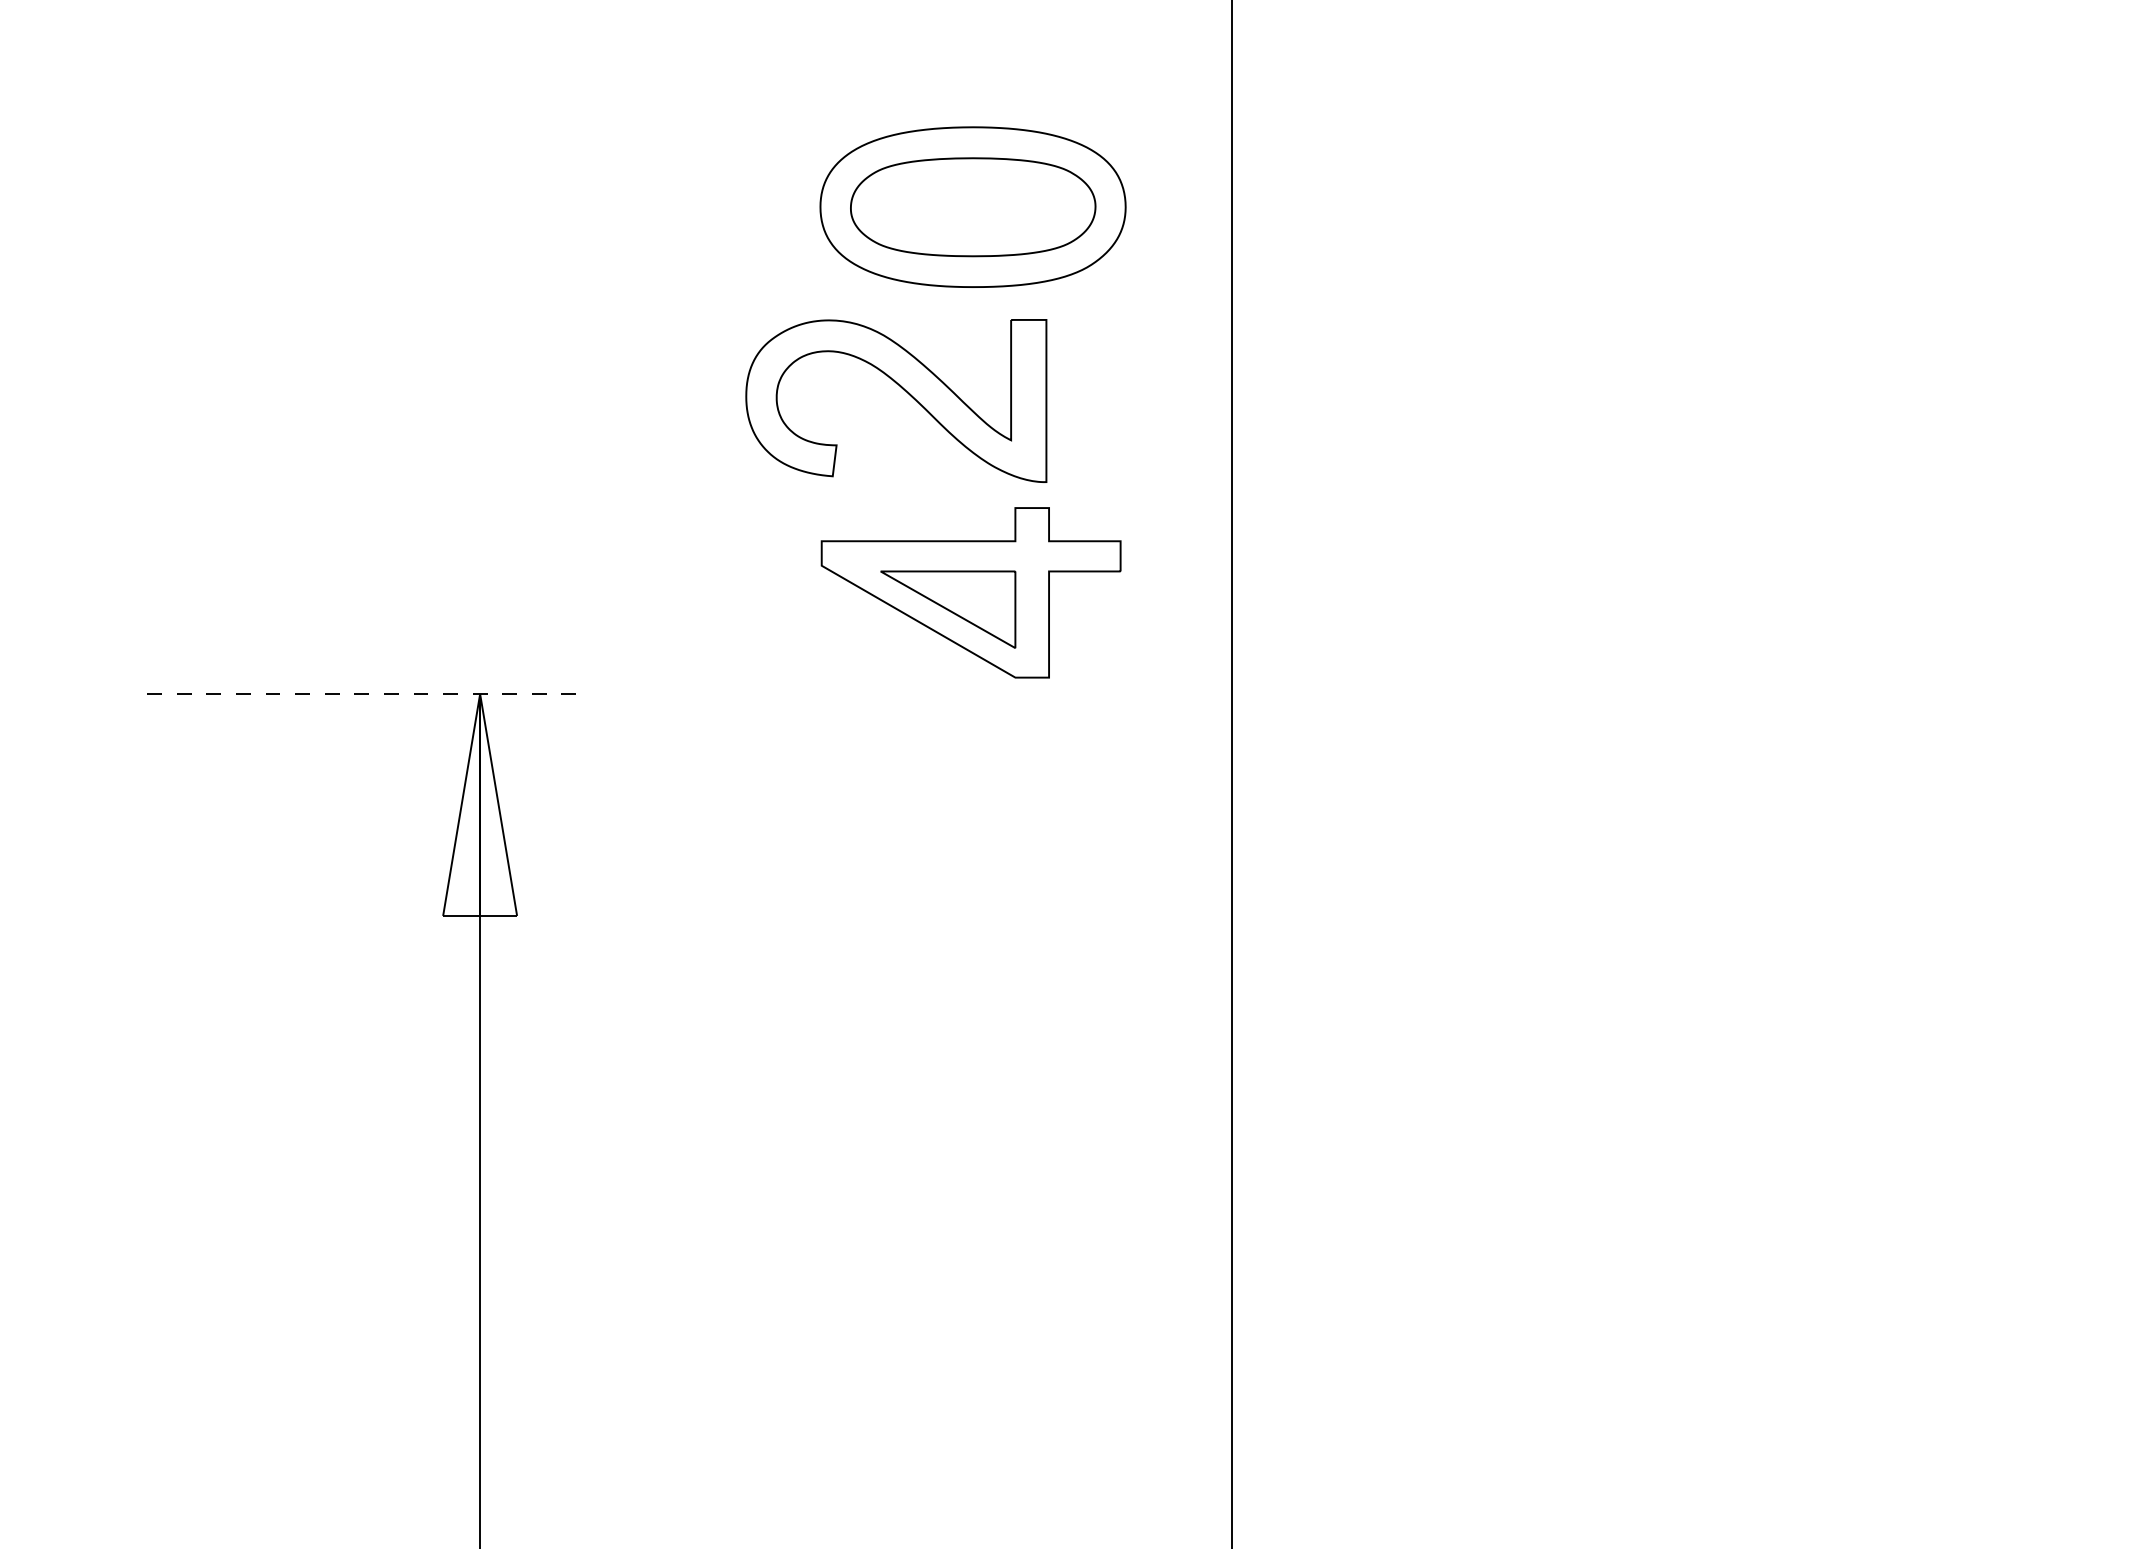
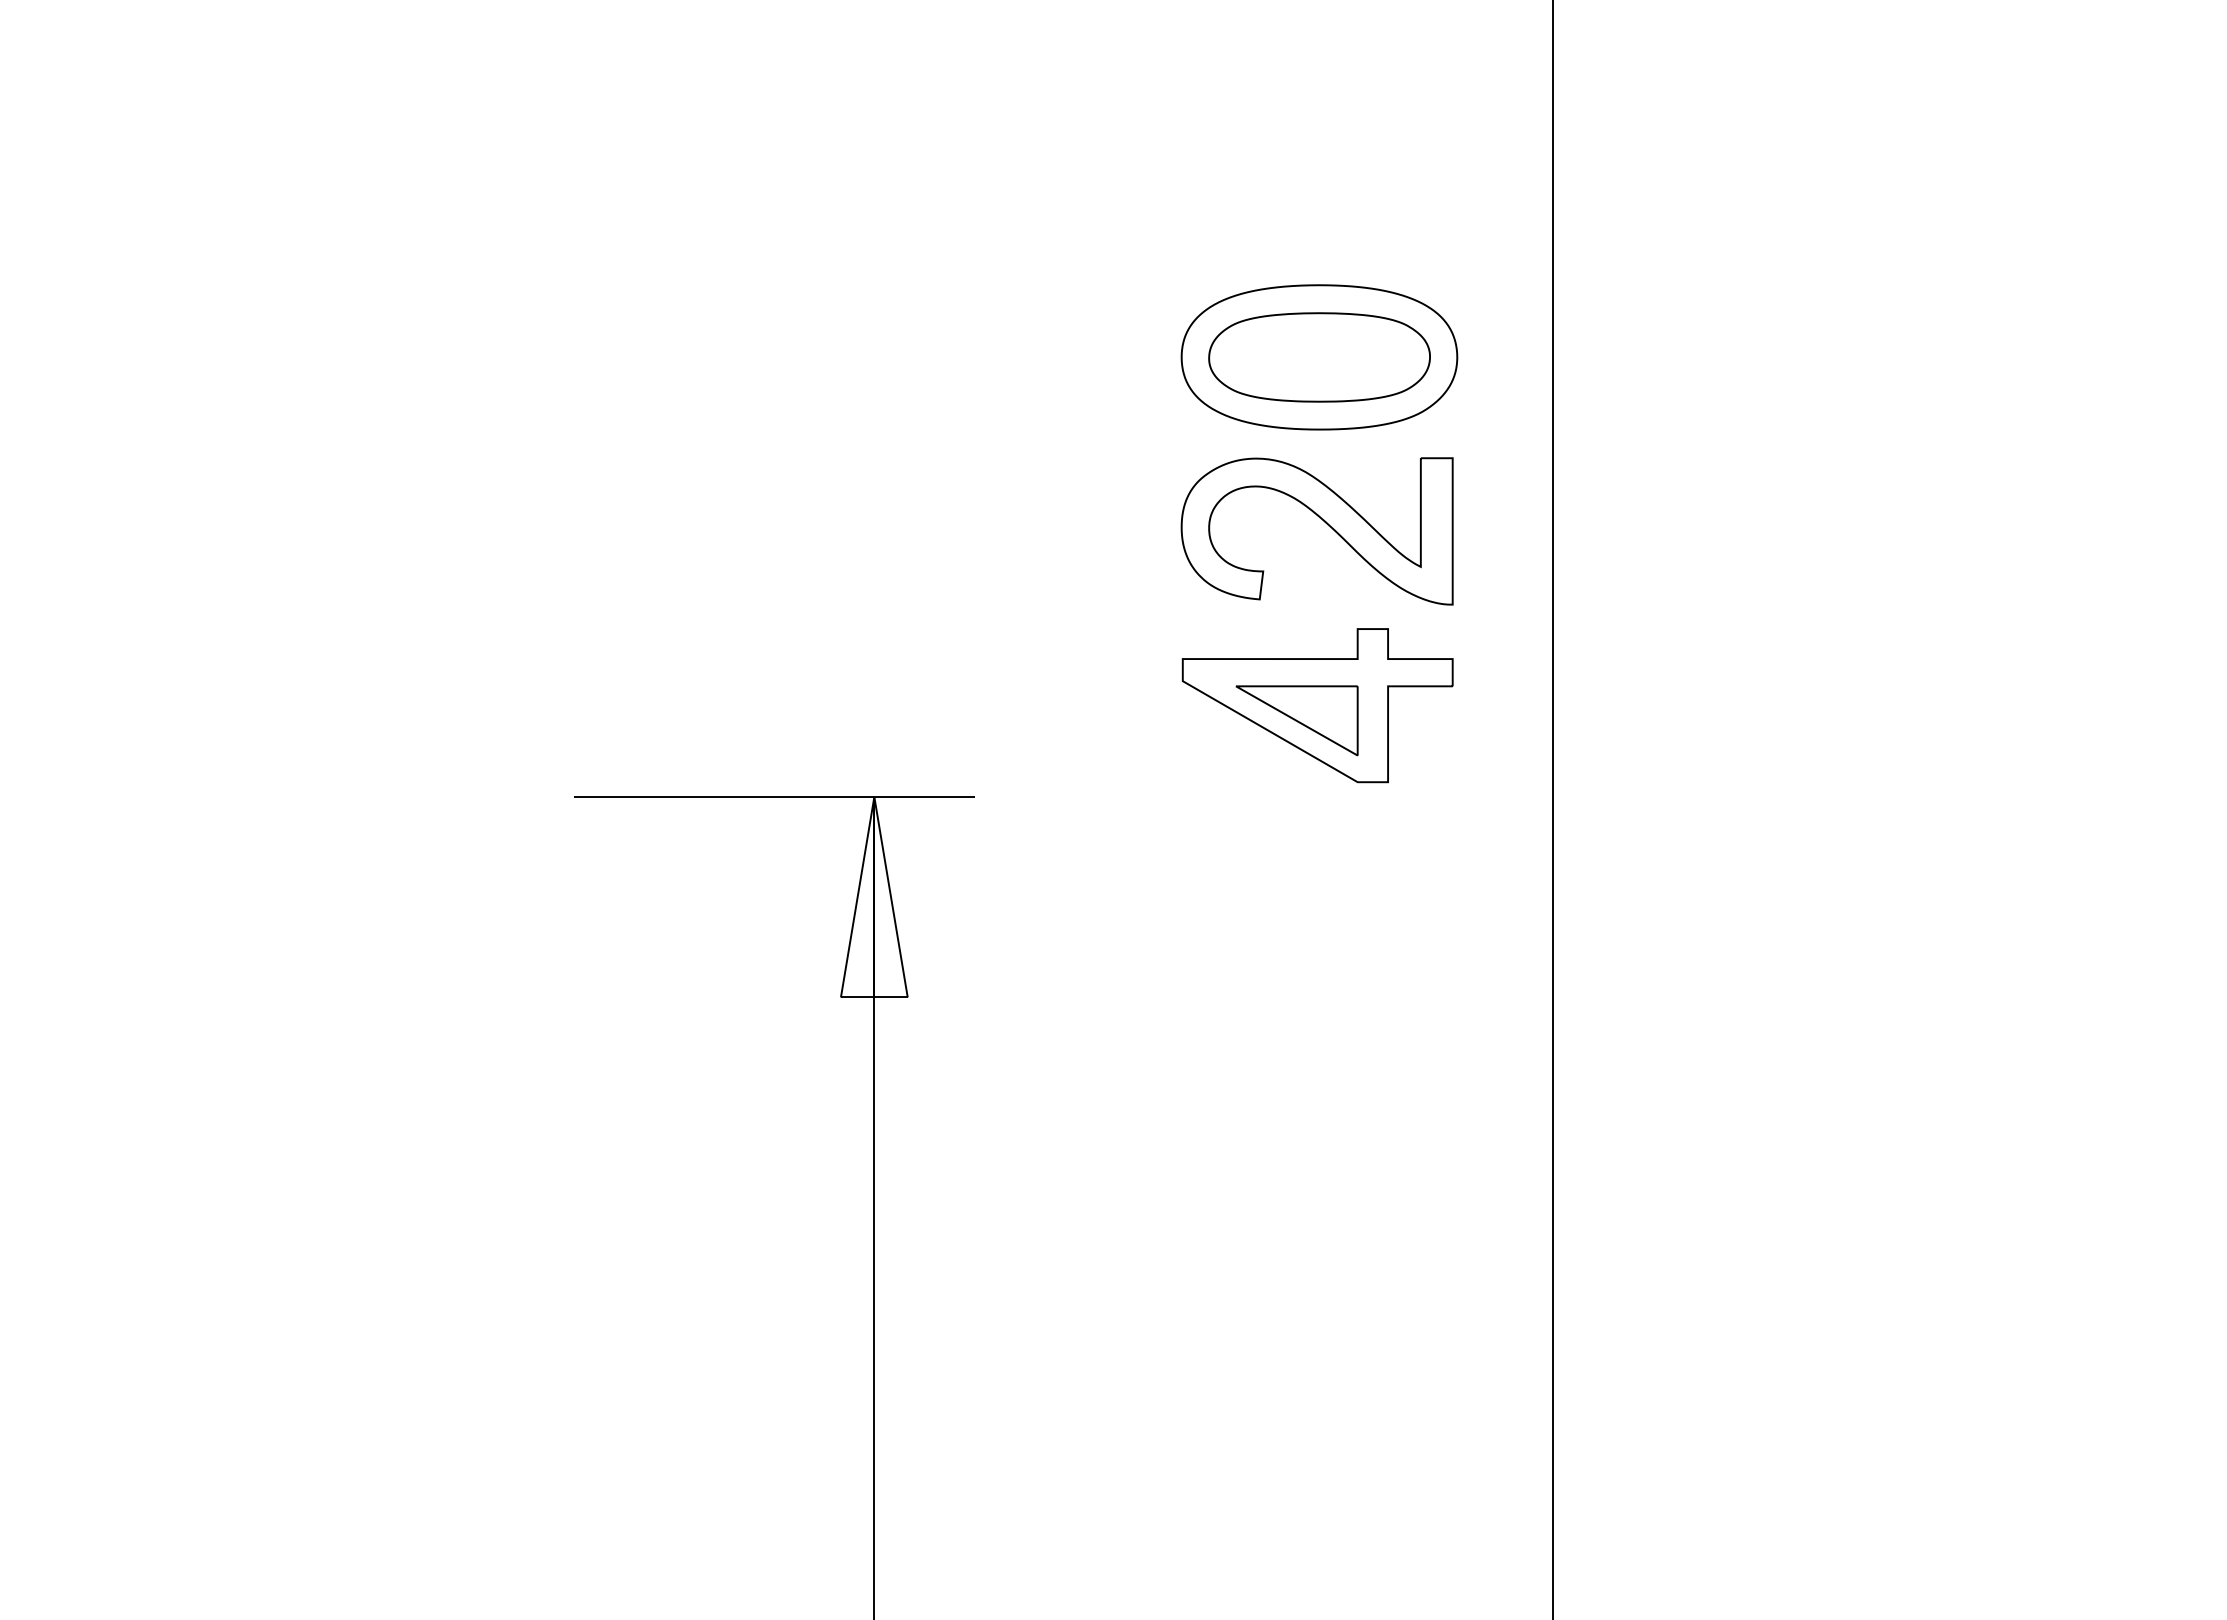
part: (904, 391) -> (1324, 522), moved
line: (369, 694) -> (774, 797), dashed -> solid

